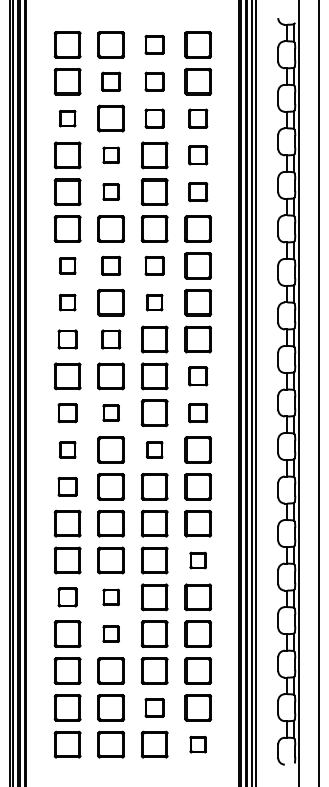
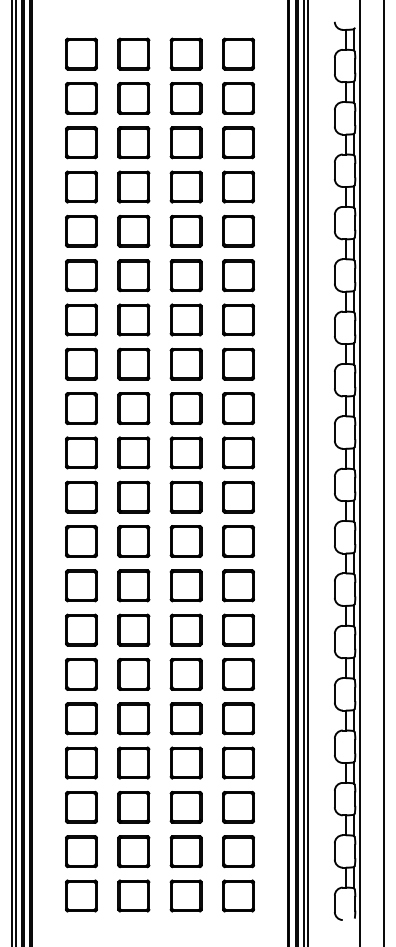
part: (154, 44) -> (185, 53), size x1.43
part: (110, 81) -> (133, 98), size x1.43
part: (154, 81) -> (185, 98), size x1.43
part: (67, 118) -> (81, 142), size x1.67
part: (154, 118) -> (185, 142), size x1.43
part: (198, 118) -> (238, 142), size x1.43
part: (110, 154) -> (133, 186), size x1.67
part: (198, 154) -> (238, 186), size x1.43
part: (110, 191) -> (133, 230), size x1.67
part: (198, 191) -> (238, 230), size x1.43
part: (67, 265) -> (81, 319), size x1.67
part: (110, 265) -> (133, 319), size x1.43
part: (154, 265) -> (185, 319), size x1.43
part: (67, 302) -> (81, 363), size x1.67
part: (154, 302) -> (185, 363), size x1.67
part: (67, 339) -> (81, 408), size x1.43
part: (110, 339) -> (133, 408), size x1.43
part: (198, 376) -> (238, 452), size x1.43
part: (67, 412) -> (81, 496), size x1.43
part: (110, 412) -> (133, 496), size x1.67
part: (198, 412) -> (238, 496), size x1.43
part: (67, 450) -> (81, 541), size x1.67
part: (154, 450) -> (185, 541), size x1.67
part: (67, 486) -> (81, 585), size x1.43
part: (198, 560) -> (238, 674), size x1.67
part: (67, 597) -> (81, 718), size x1.43
part: (110, 597) -> (133, 718), size x1.67
part: (110, 633) -> (133, 762), size x1.67
part: (154, 707) -> (185, 851), size x1.43
part: (198, 744) -> (238, 895), size x1.67

